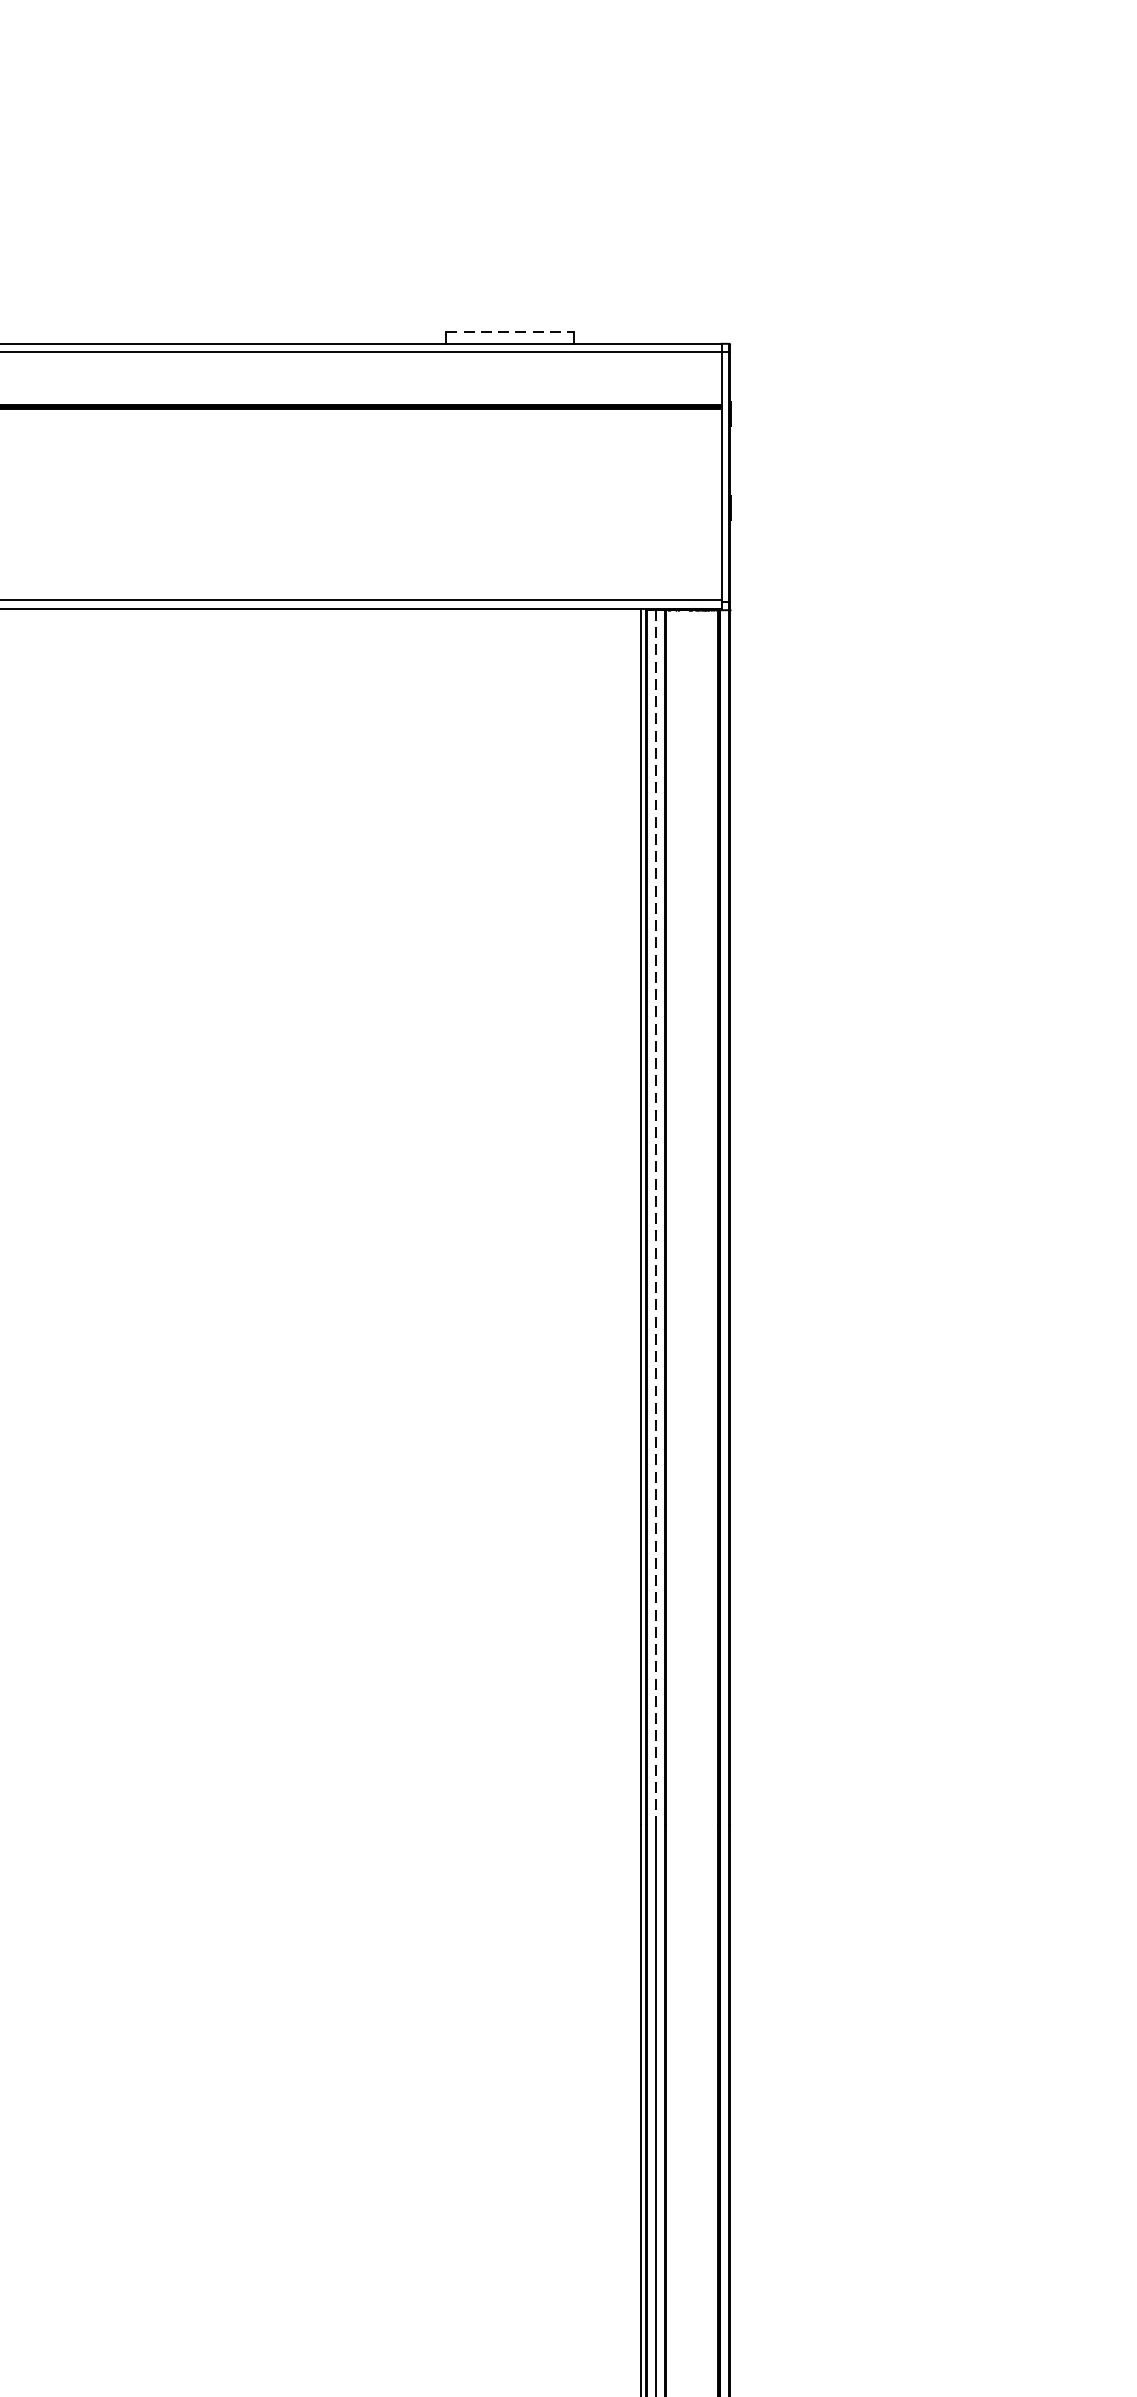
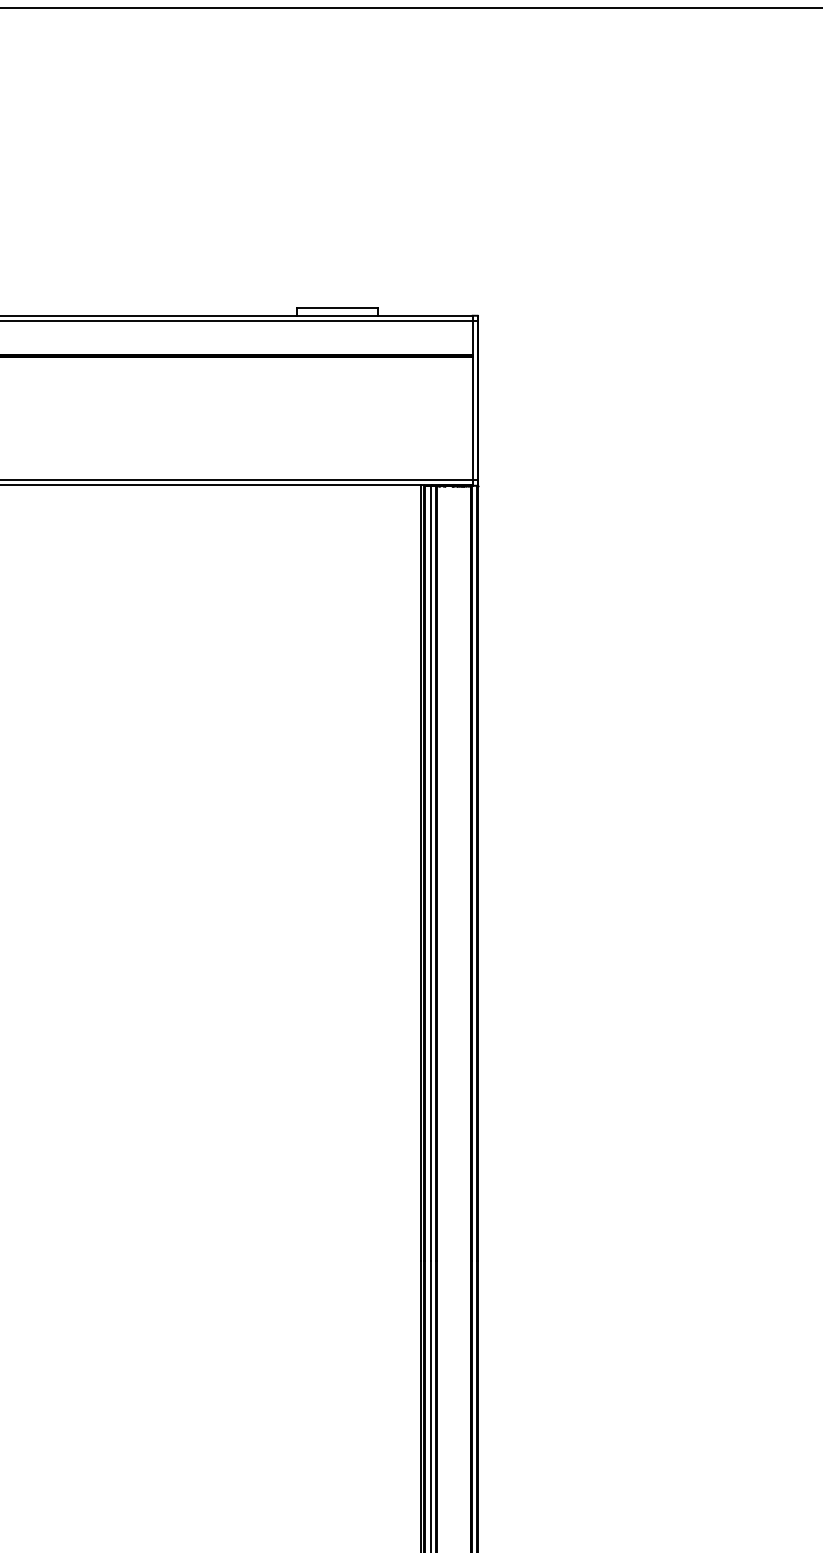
line: (509, 332) -> (337, 308), dashed -> solid
line: (655, 1217) -> (430, 873), dashed -> solid

